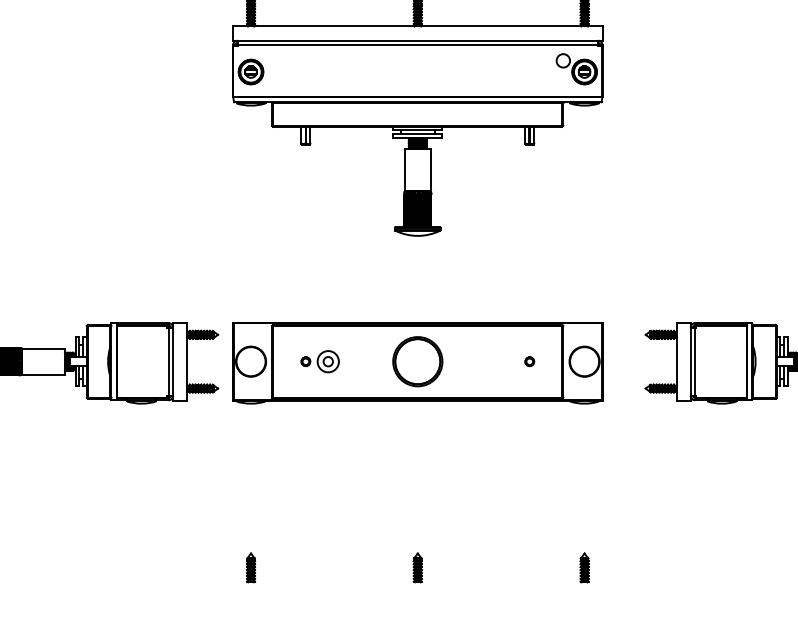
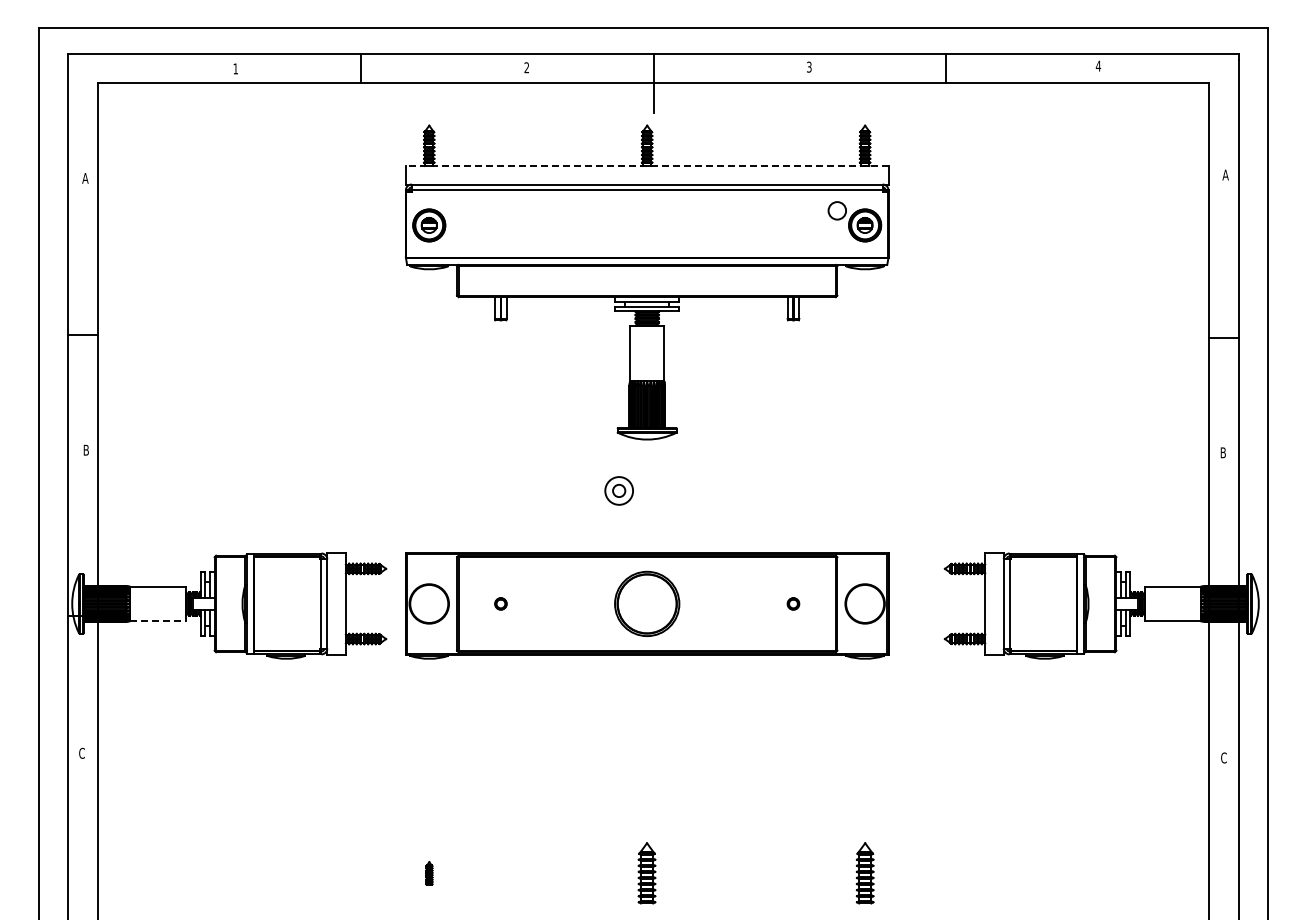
line: (417, 26) -> (646, 165), solid -> dashed
part: (327, 361) -> (618, 490), moved
line: (43, 375) -> (158, 621), solid -> dashed
part: (251, 567) -> (429, 873), size x0.6
part: (418, 567) -> (647, 873), size x1.6
part: (584, 567) -> (864, 873), size x1.6

